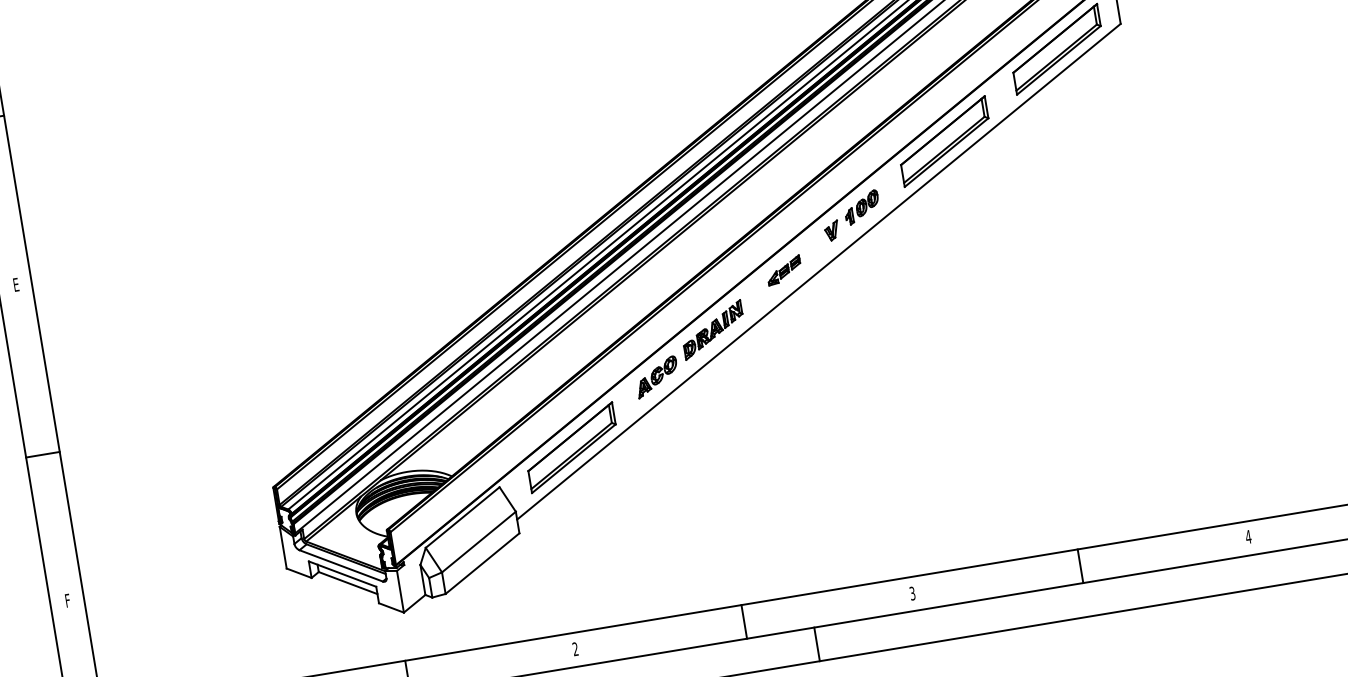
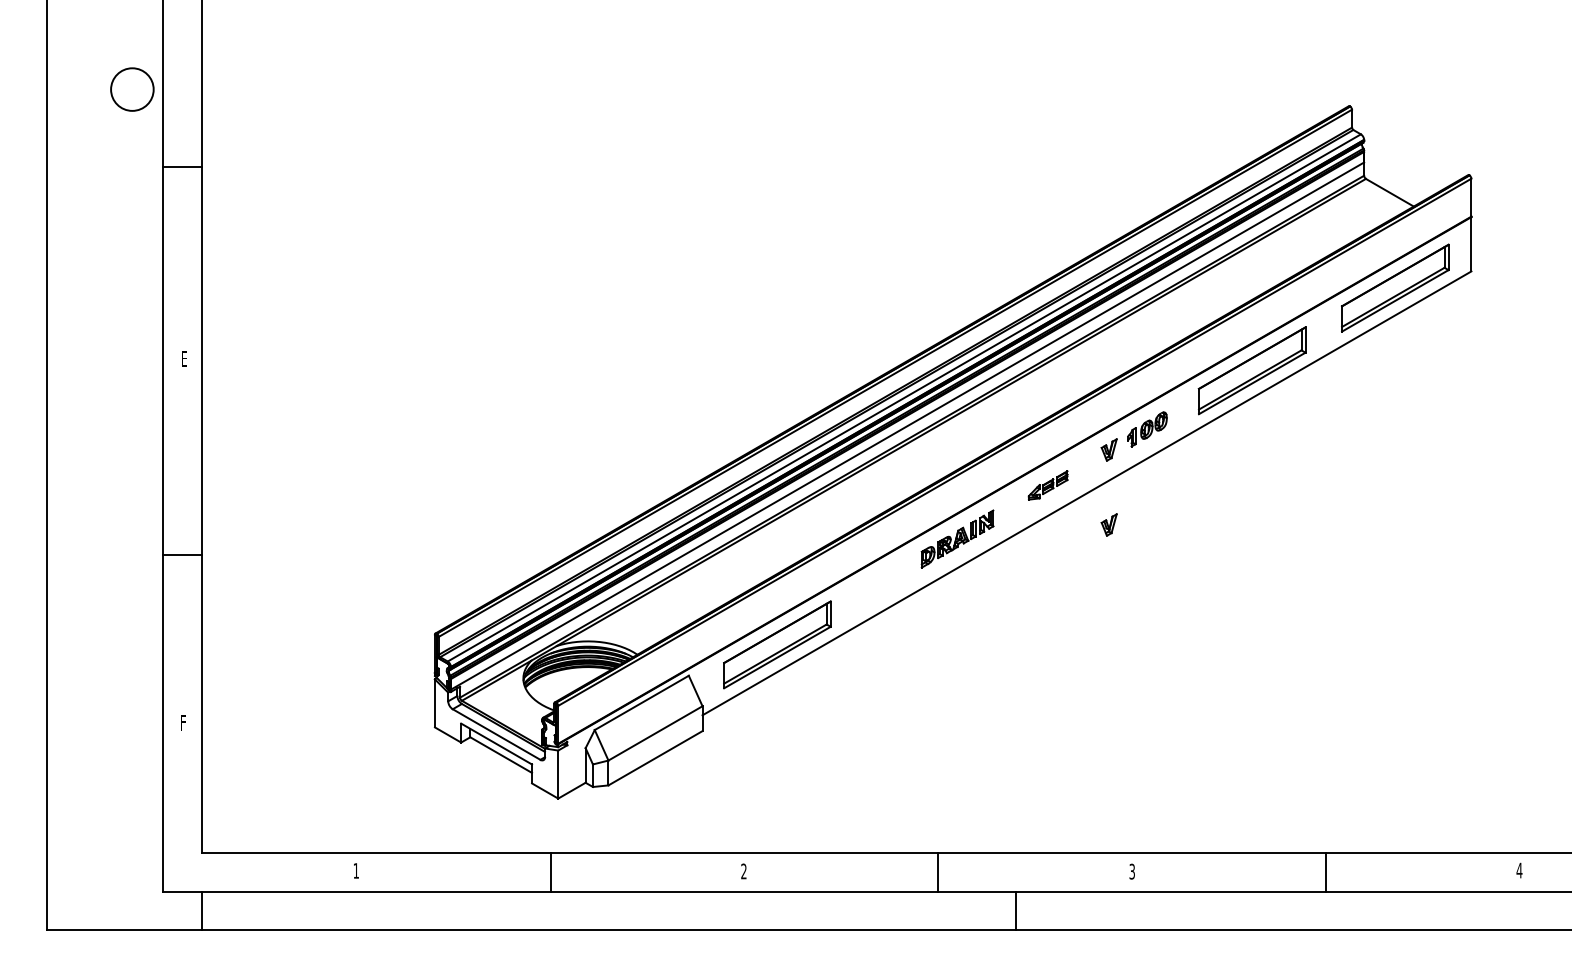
part: (842, 295) -> (1108, 524), added
part: (657, 377) -> (886, 581), removed

